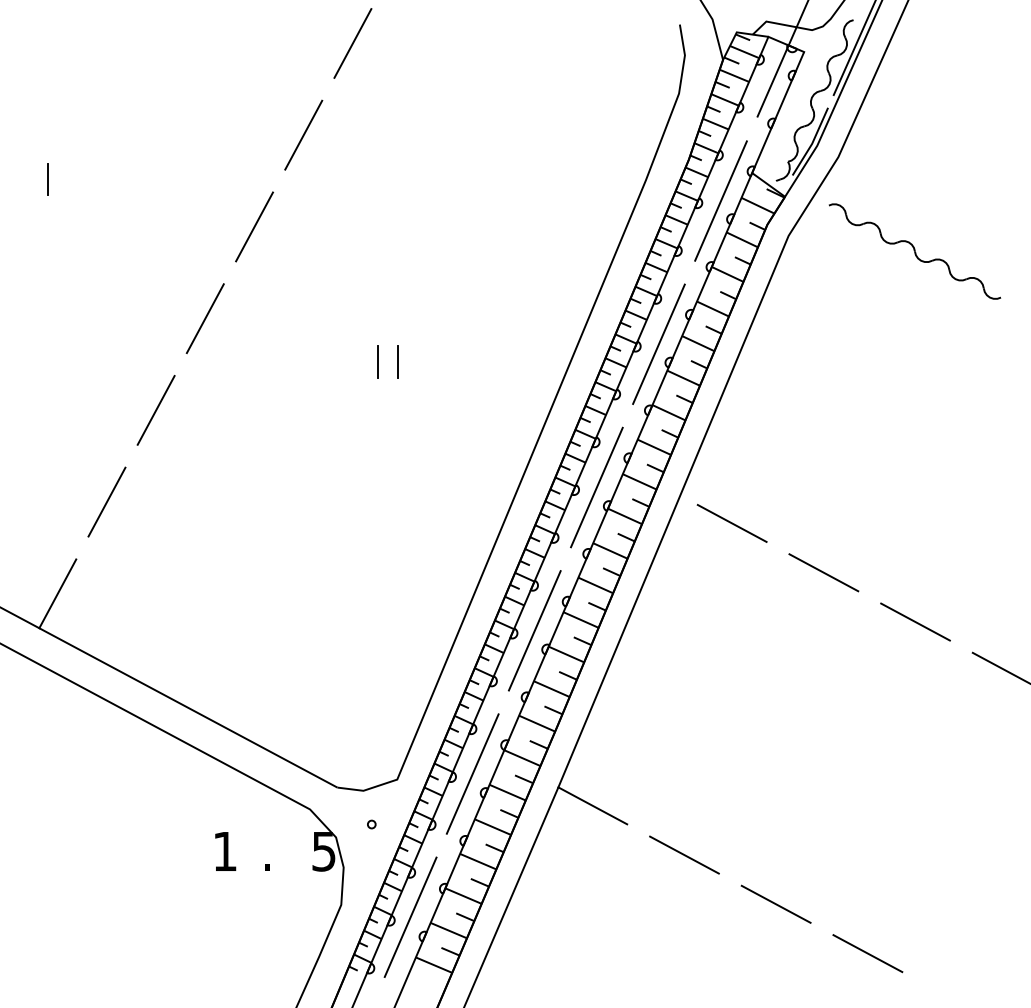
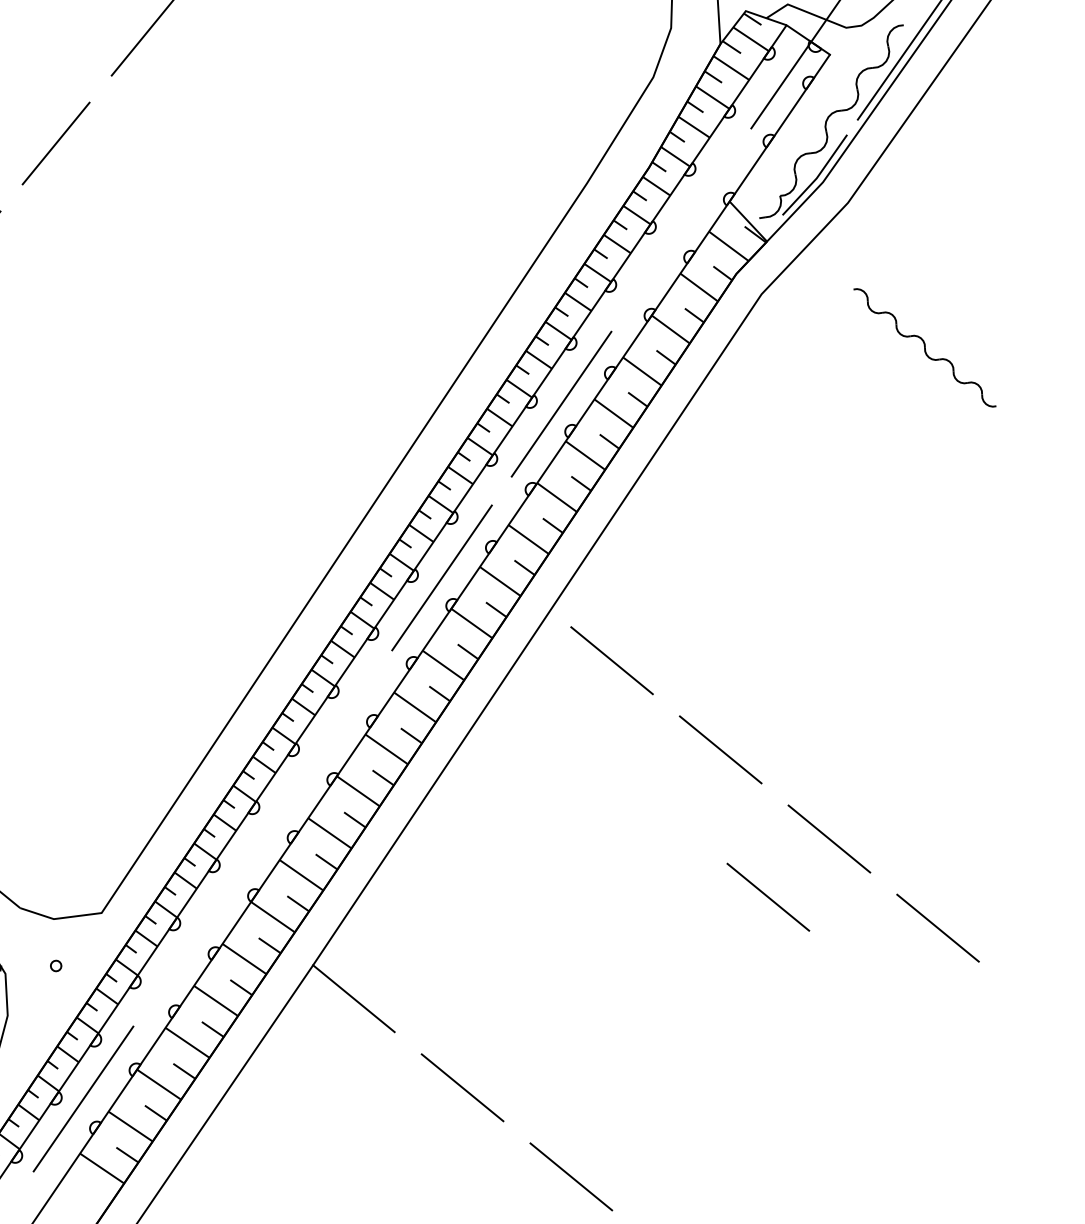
line: (720, 200) -> (680, 229), removed
part: (914, 251) -> (924, 347), size x0.7
line: (377, 361) -> (184, 353), removed
line: (398, 361) -> (211, 359), removed
line: (534, 630) -> (322, 751), removed
line: (879, 672) -> (768, 896), added
line: (472, 773) -> (202, 924), removed

